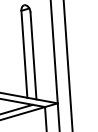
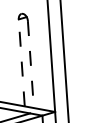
line: (24, 54) -> (21, 63), solid -> dashed
line: (33, 55) -> (30, 64), solid -> dashed

